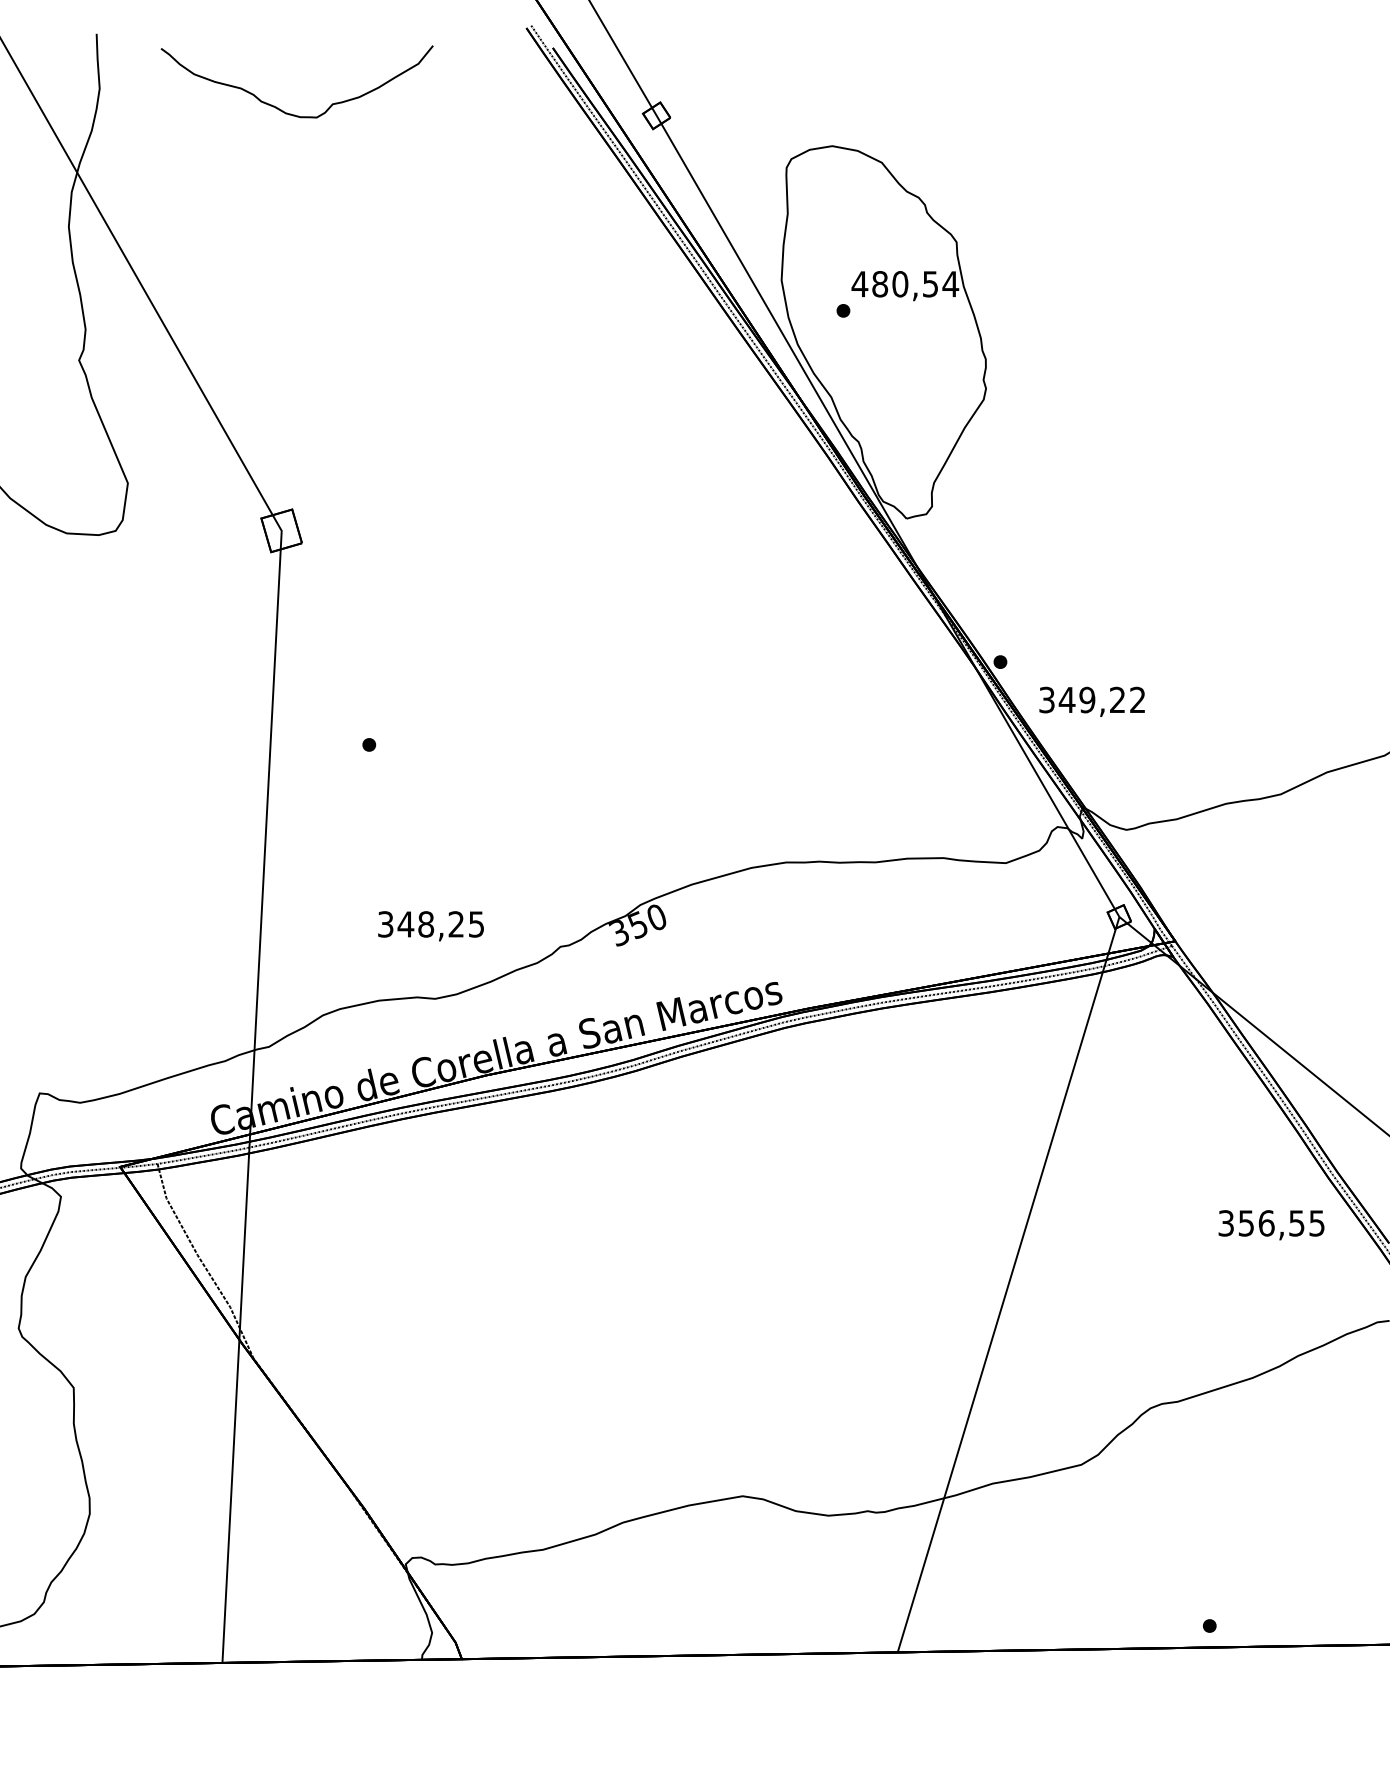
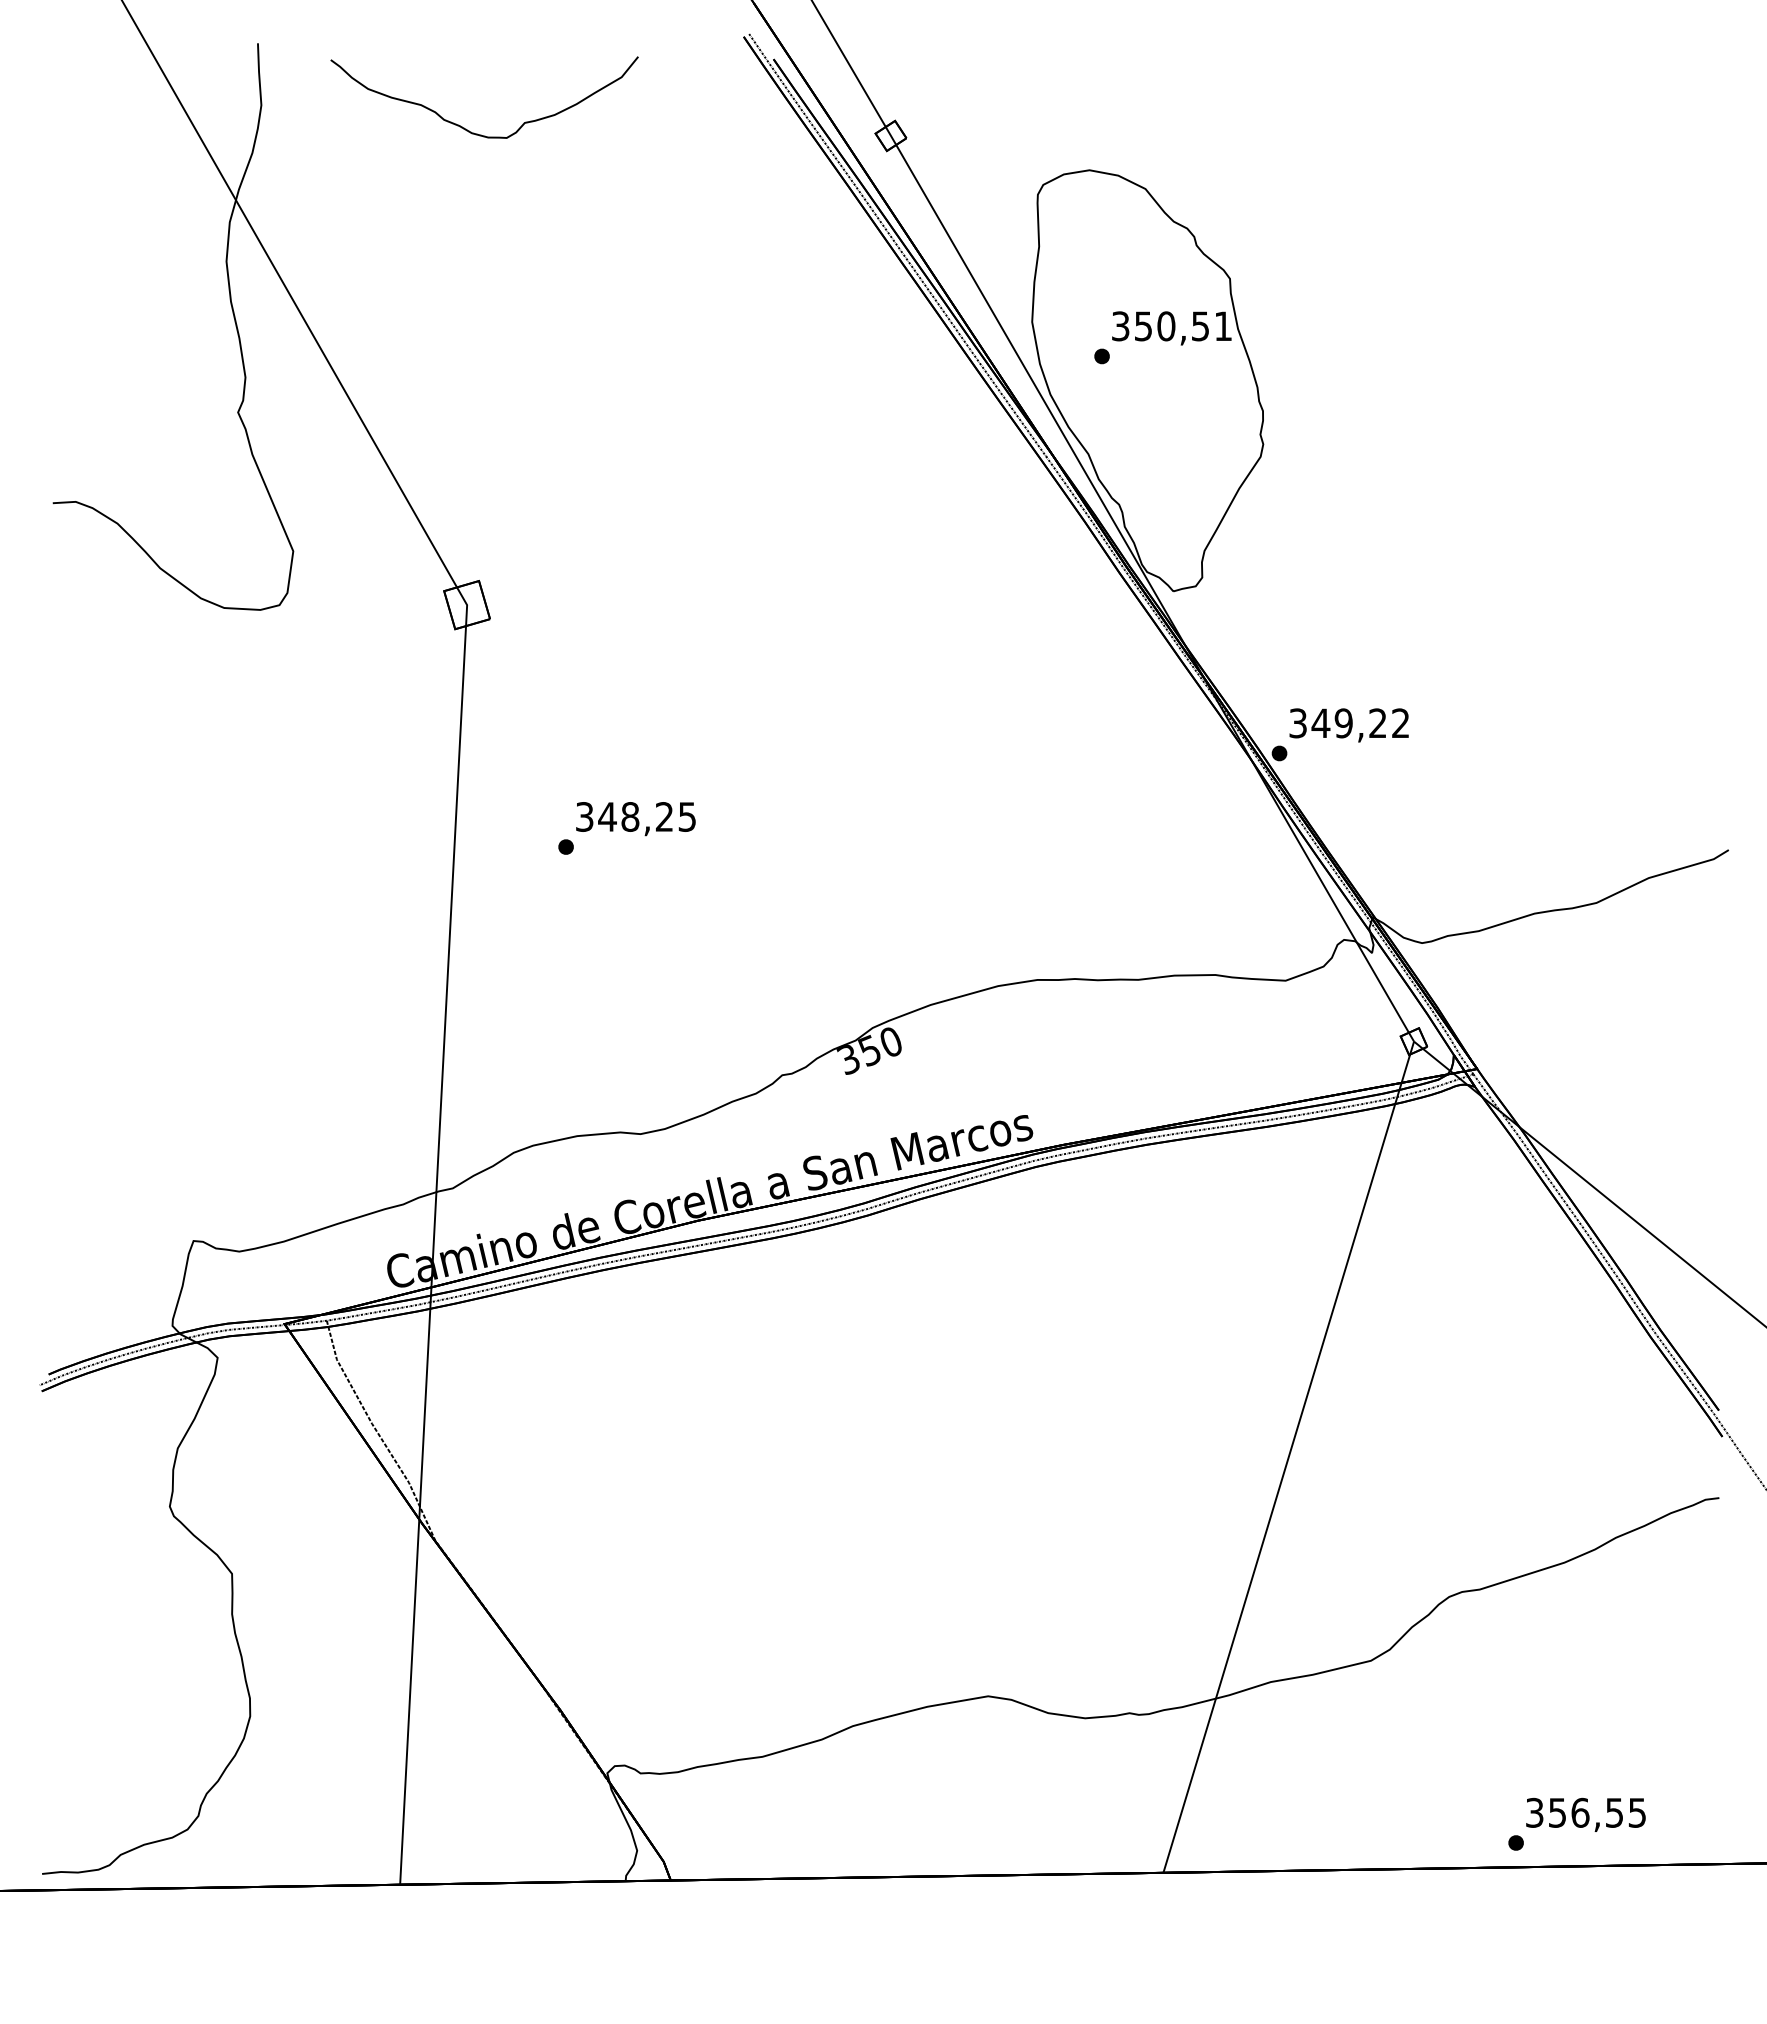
text: (904, 284) -> (1171, 326), 480,54 -> 350,51
text: (1091, 701) -> (1348, 725), moved
text: (430, 926) -> (635, 819), moved
text: (1271, 1224) -> (1585, 1814), moved

